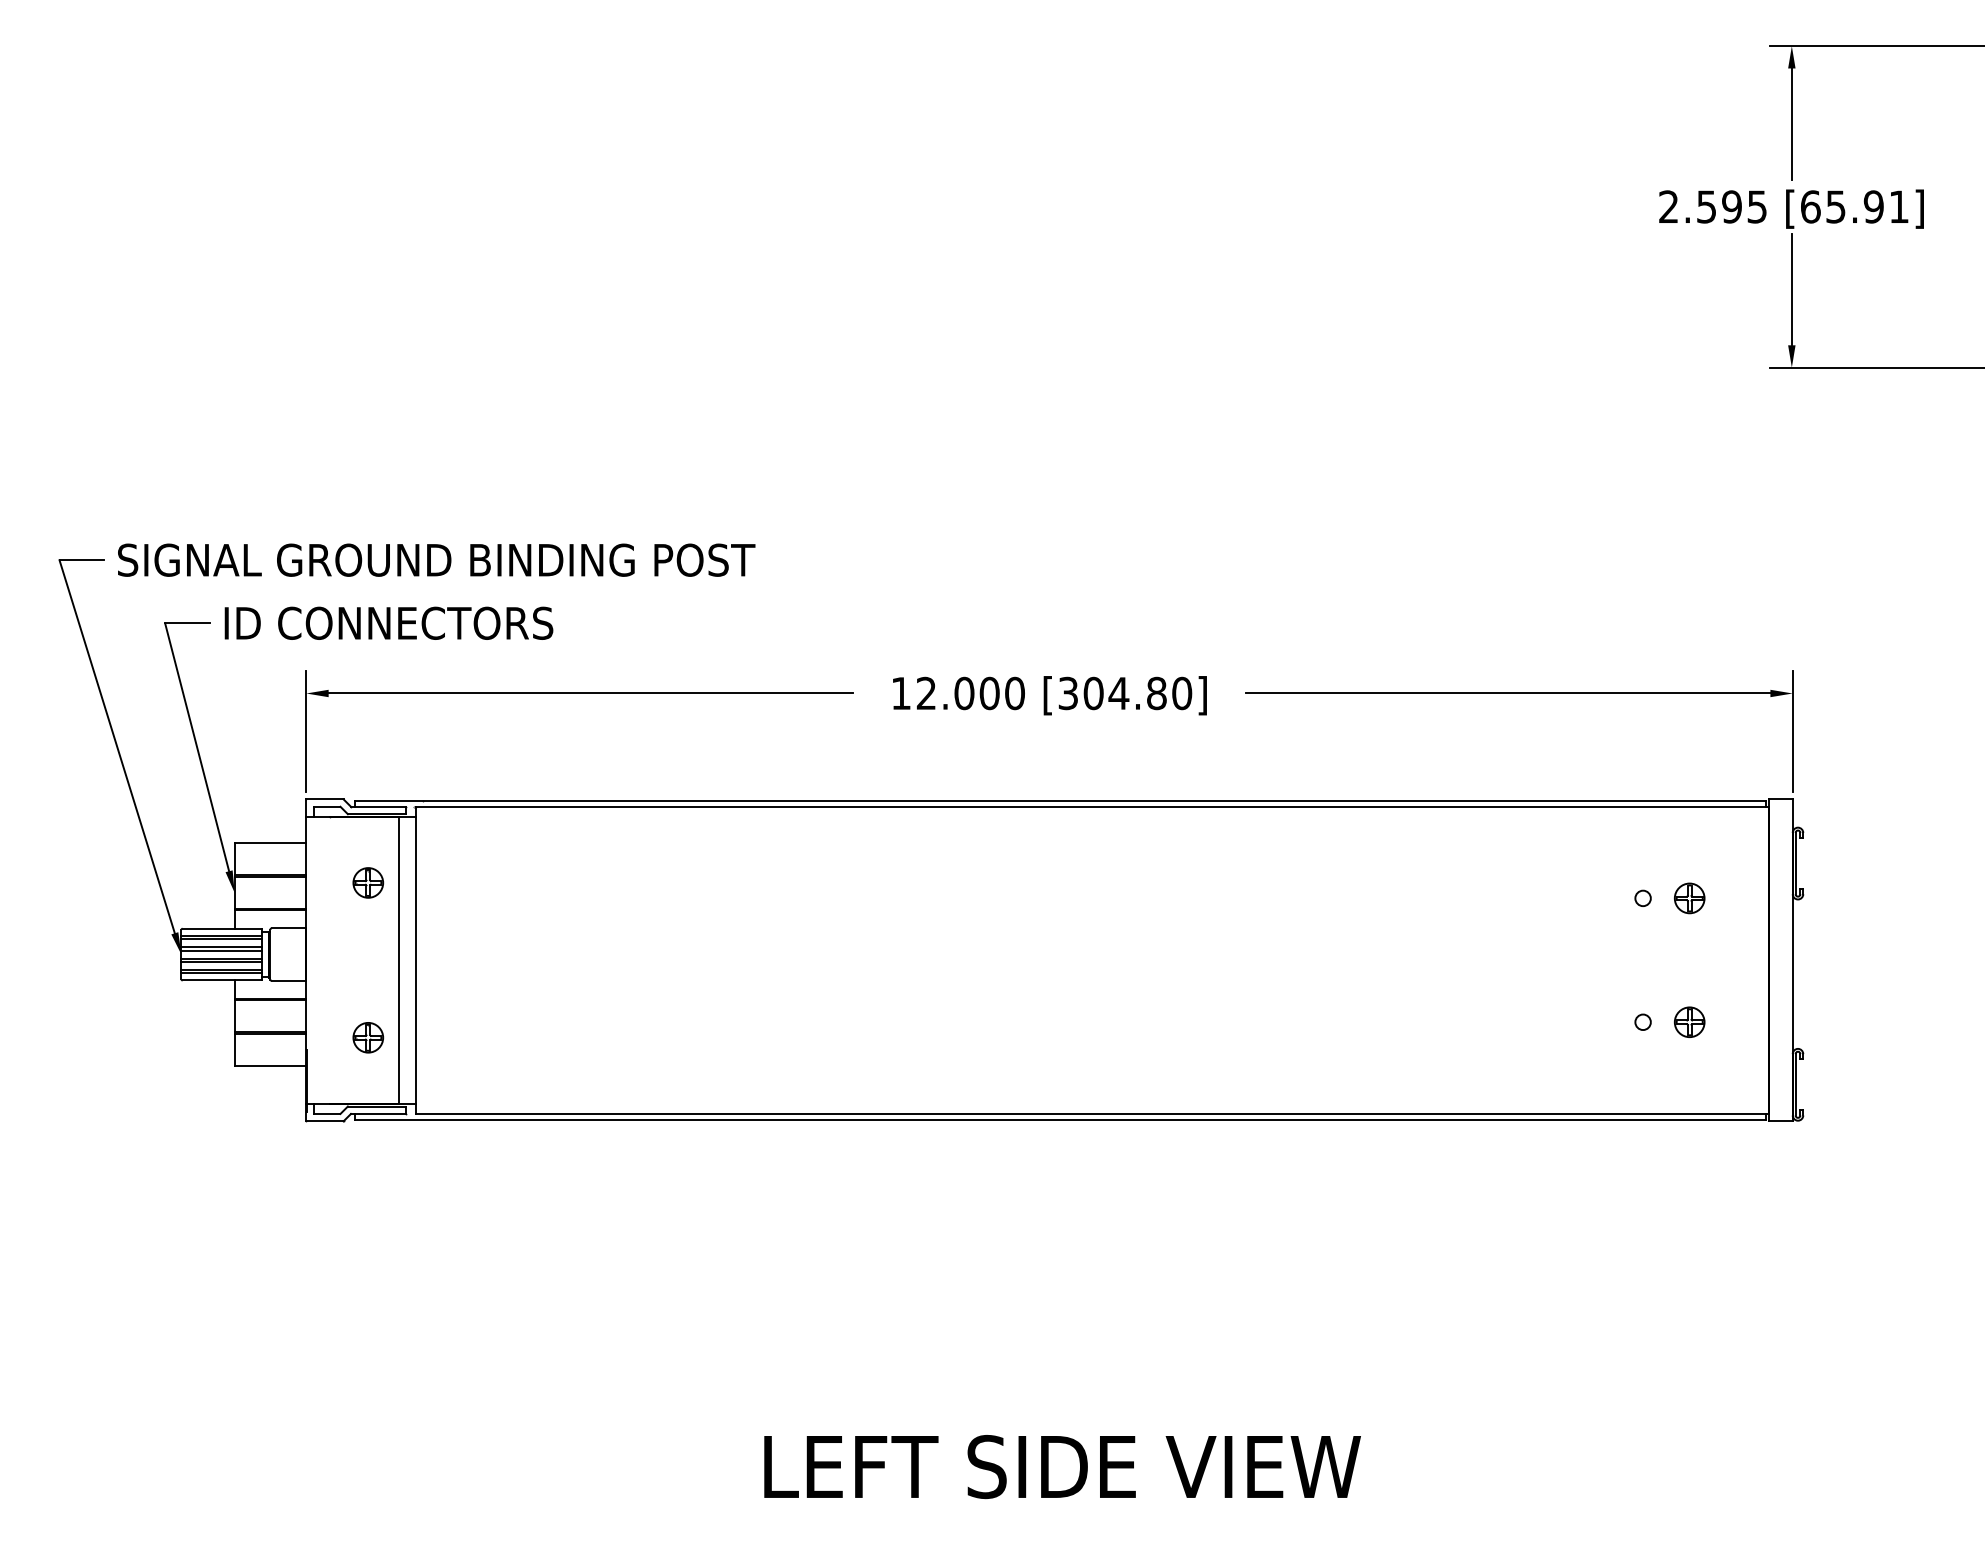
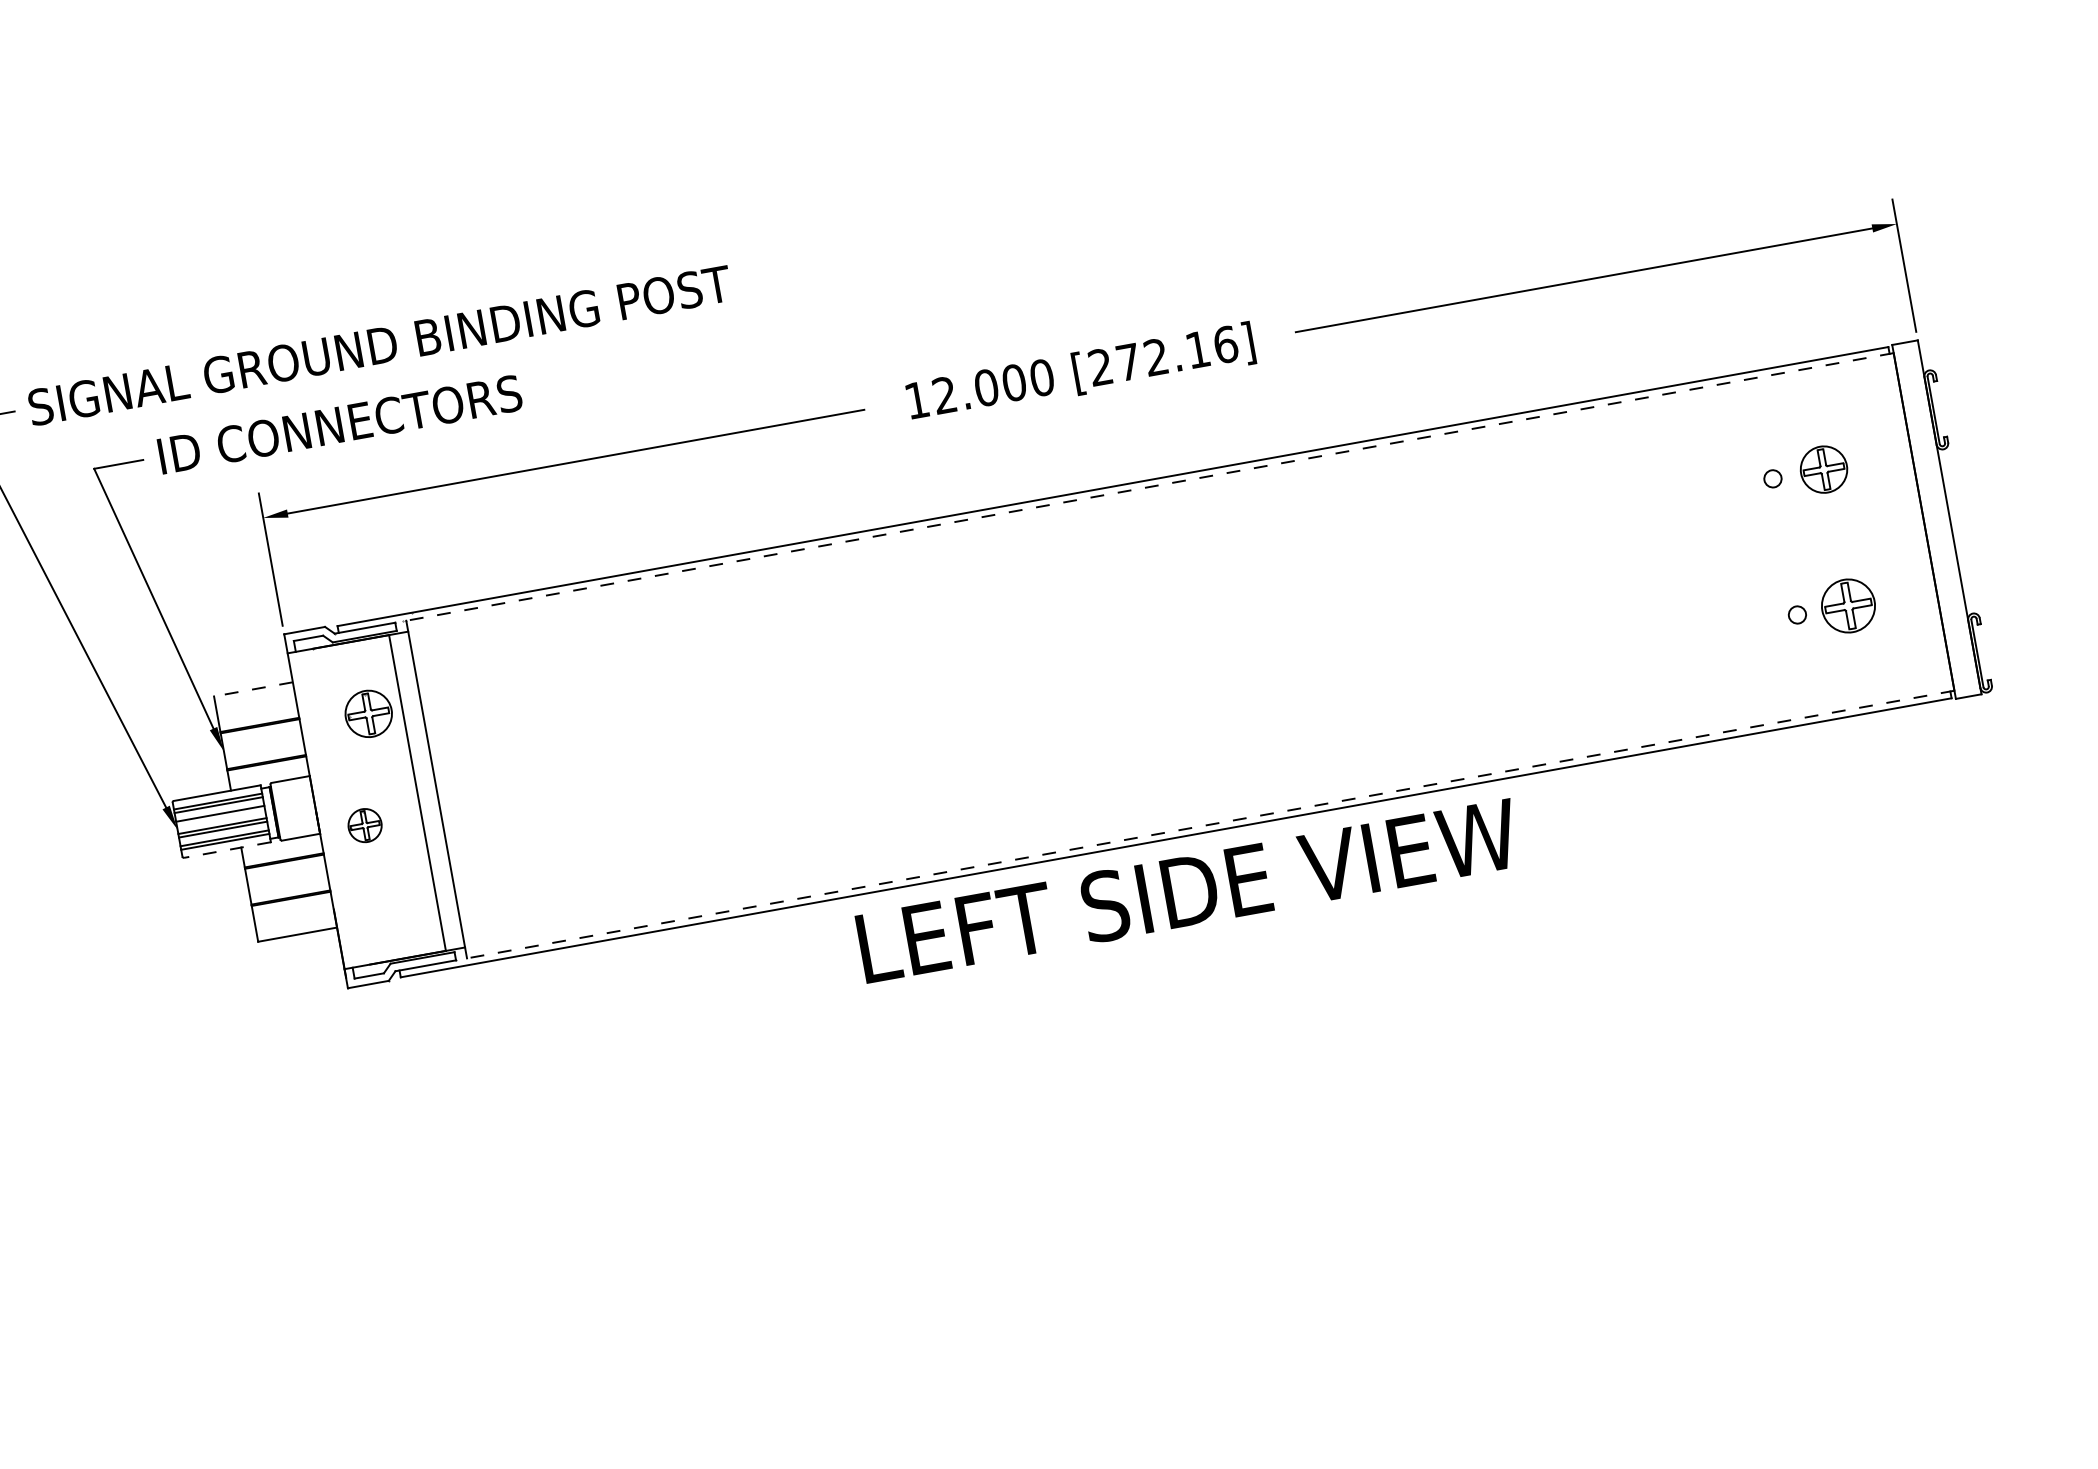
text: (1125, 693) -> (1163, 355), [304.80] -> [272.16]
line: (1092, 806) -> (1149, 486), solid -> dashed
line: (270, 843) -> (253, 689), solid -> dashed
part: (368, 882) -> (368, 713), size x1.4
part: (1689, 898) -> (1823, 469), size x1.4
line: (221, 950) -> (220, 817), removed
line: (222, 980) -> (227, 849), solid -> dashed
part: (1689, 1021) -> (1848, 604), size x1.6
part: (368, 1037) -> (365, 825), moved
line: (1092, 1113) -> (1210, 824), solid -> dashed
text: (1062, 1467) -> (1188, 891), moved

